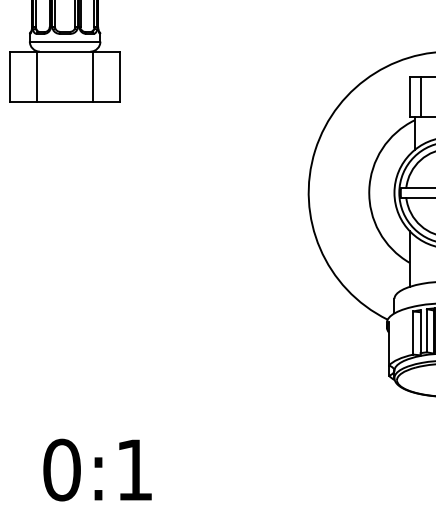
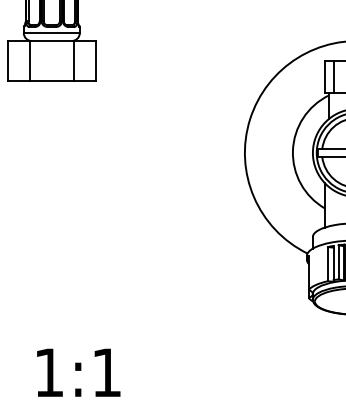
text: (61, 469) -> (48, 372), 0:1 -> 1:1

